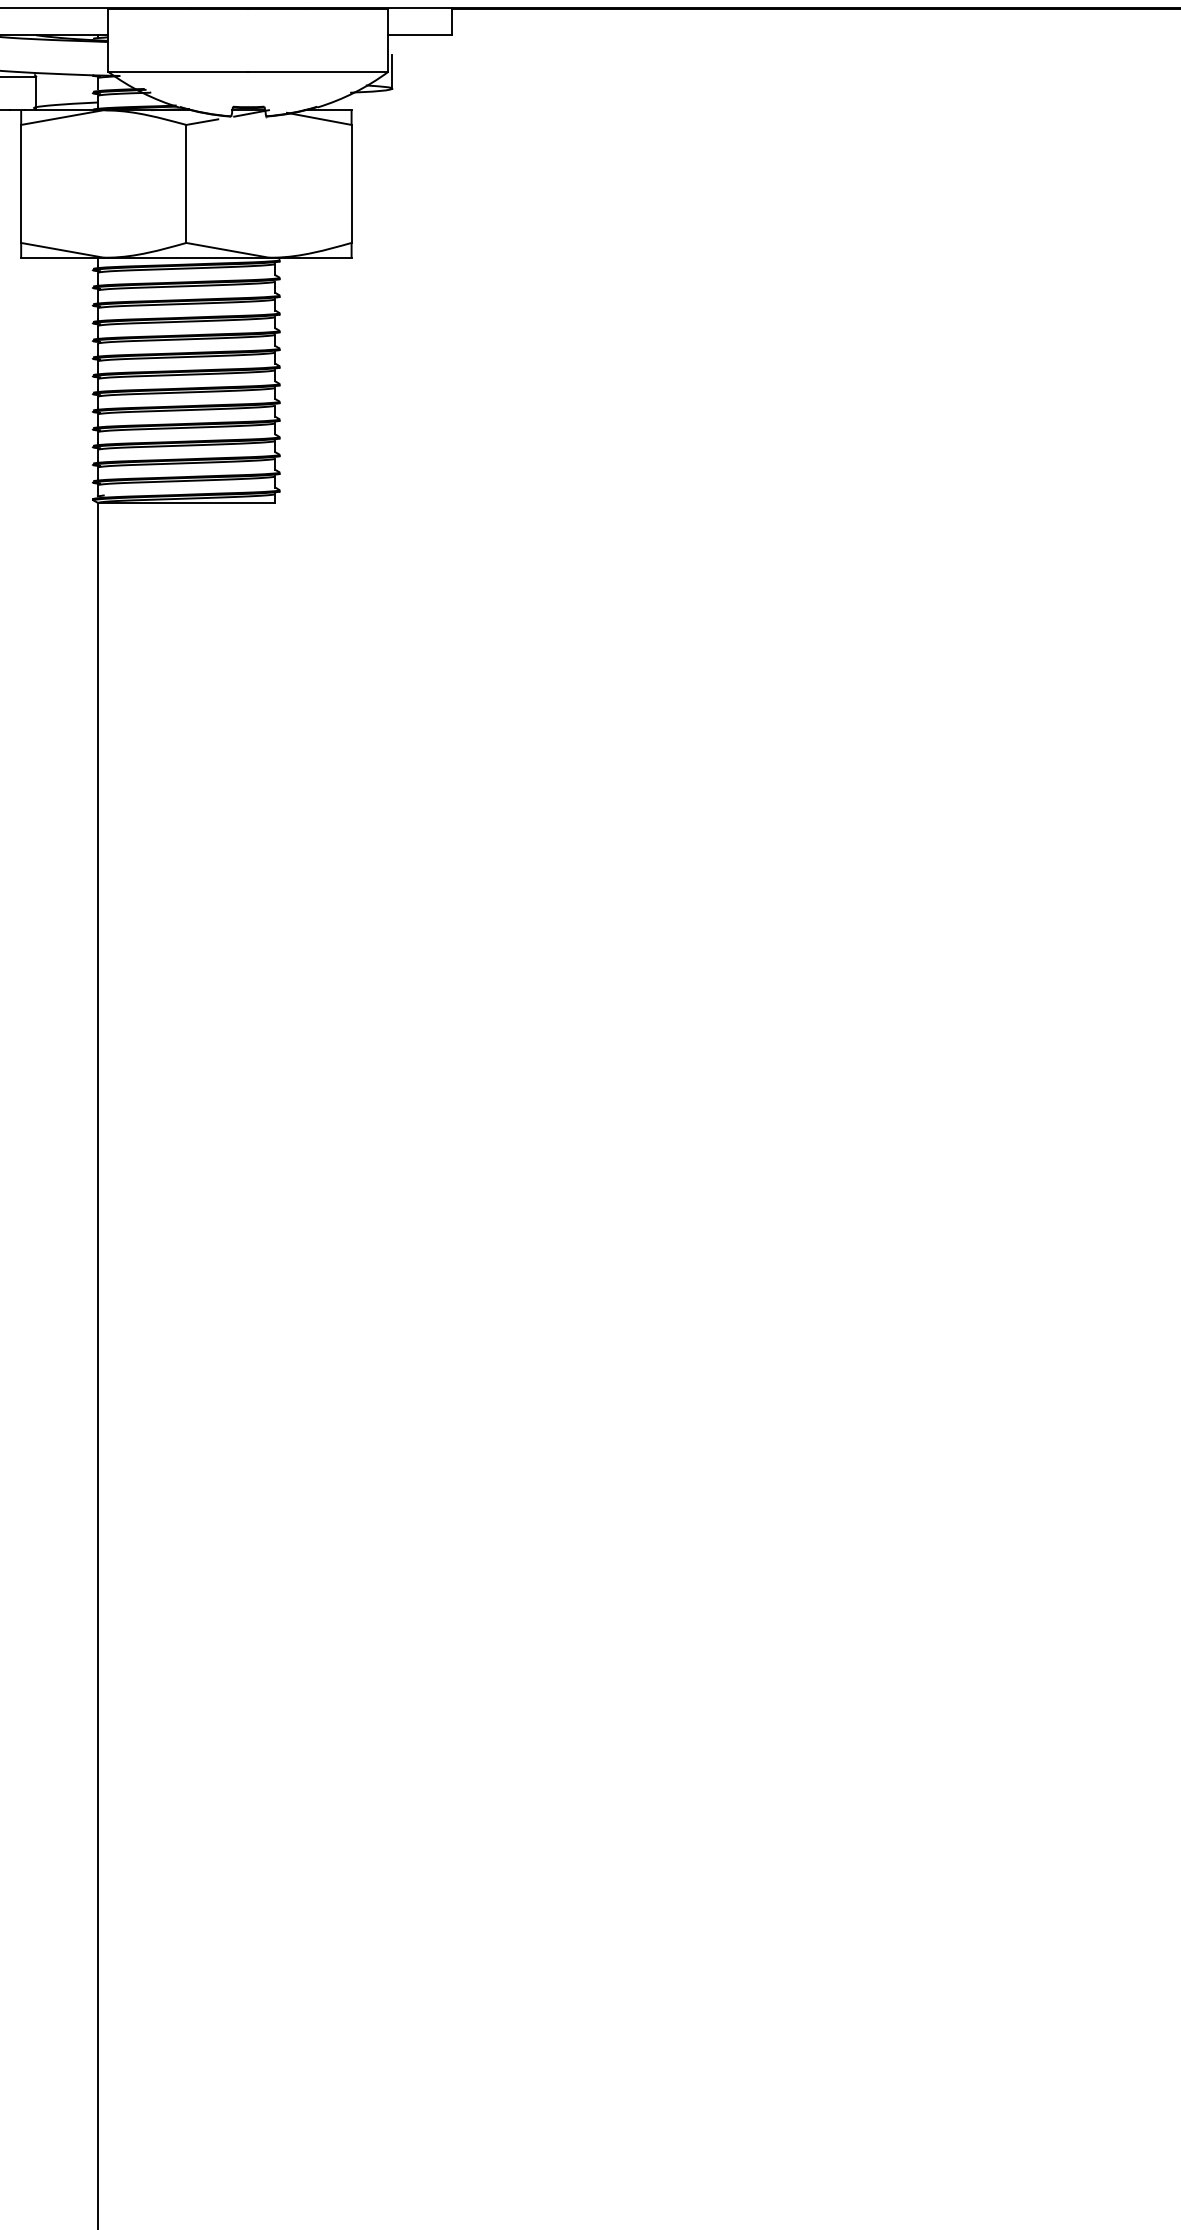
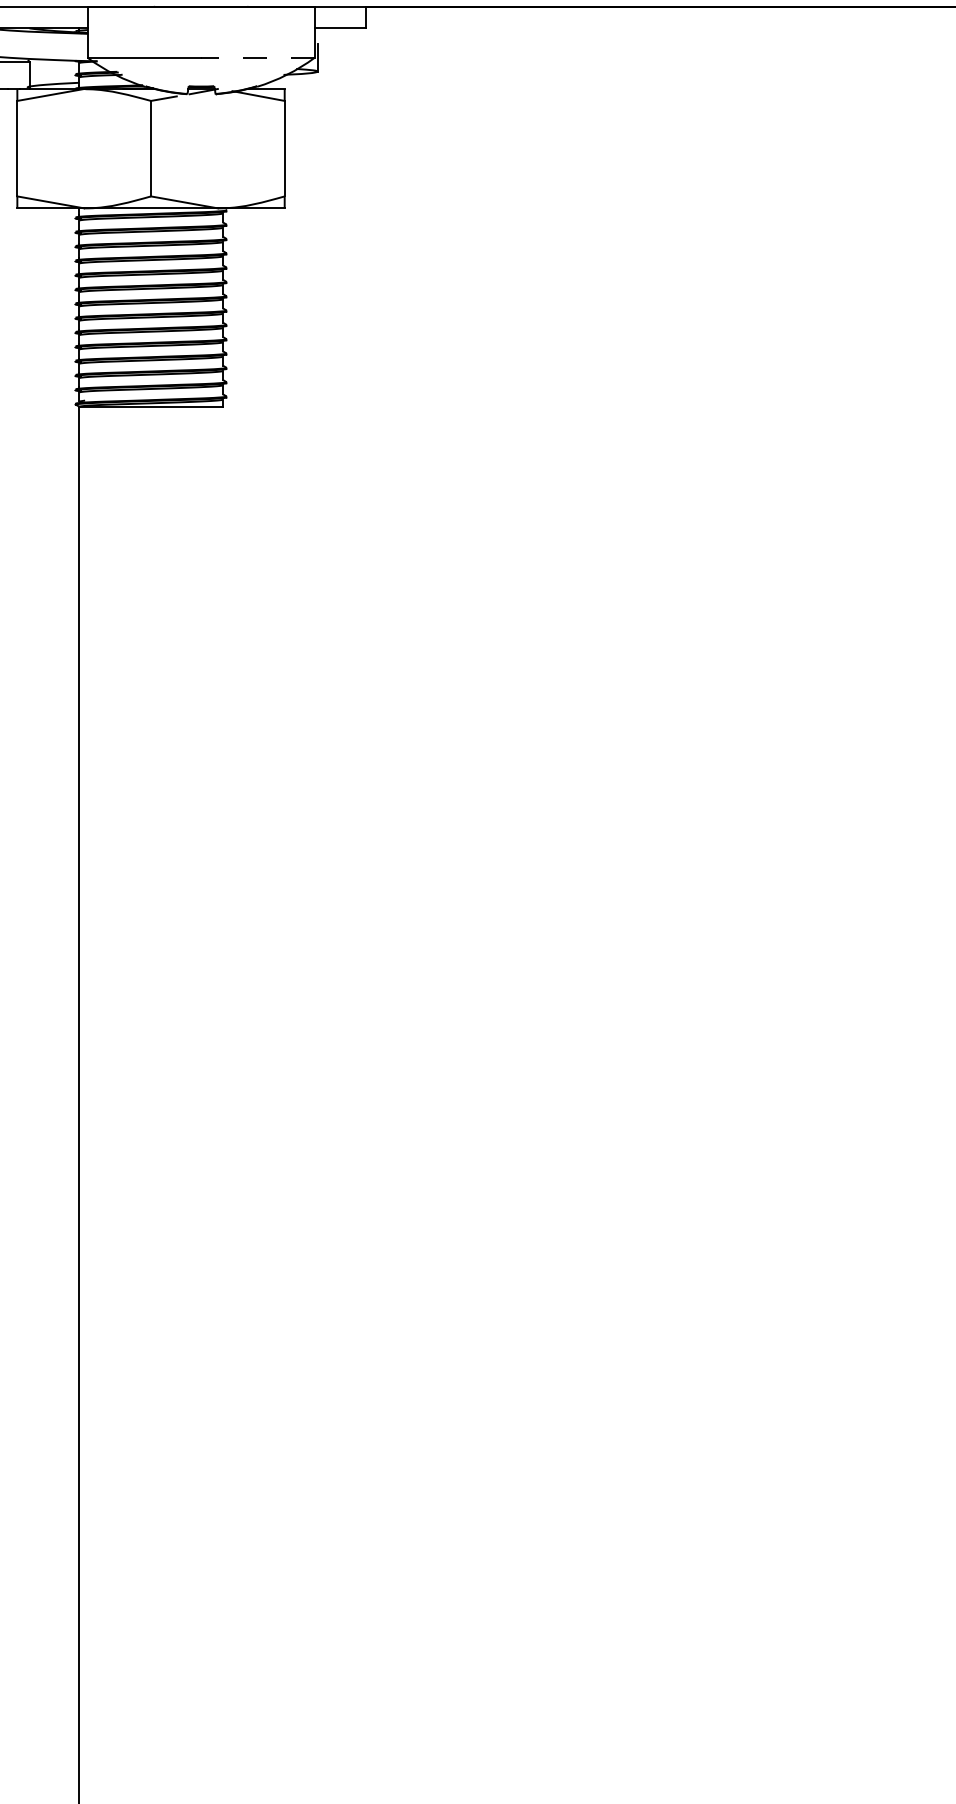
line: (317, 71) -> (257, 57), solid -> dashed

